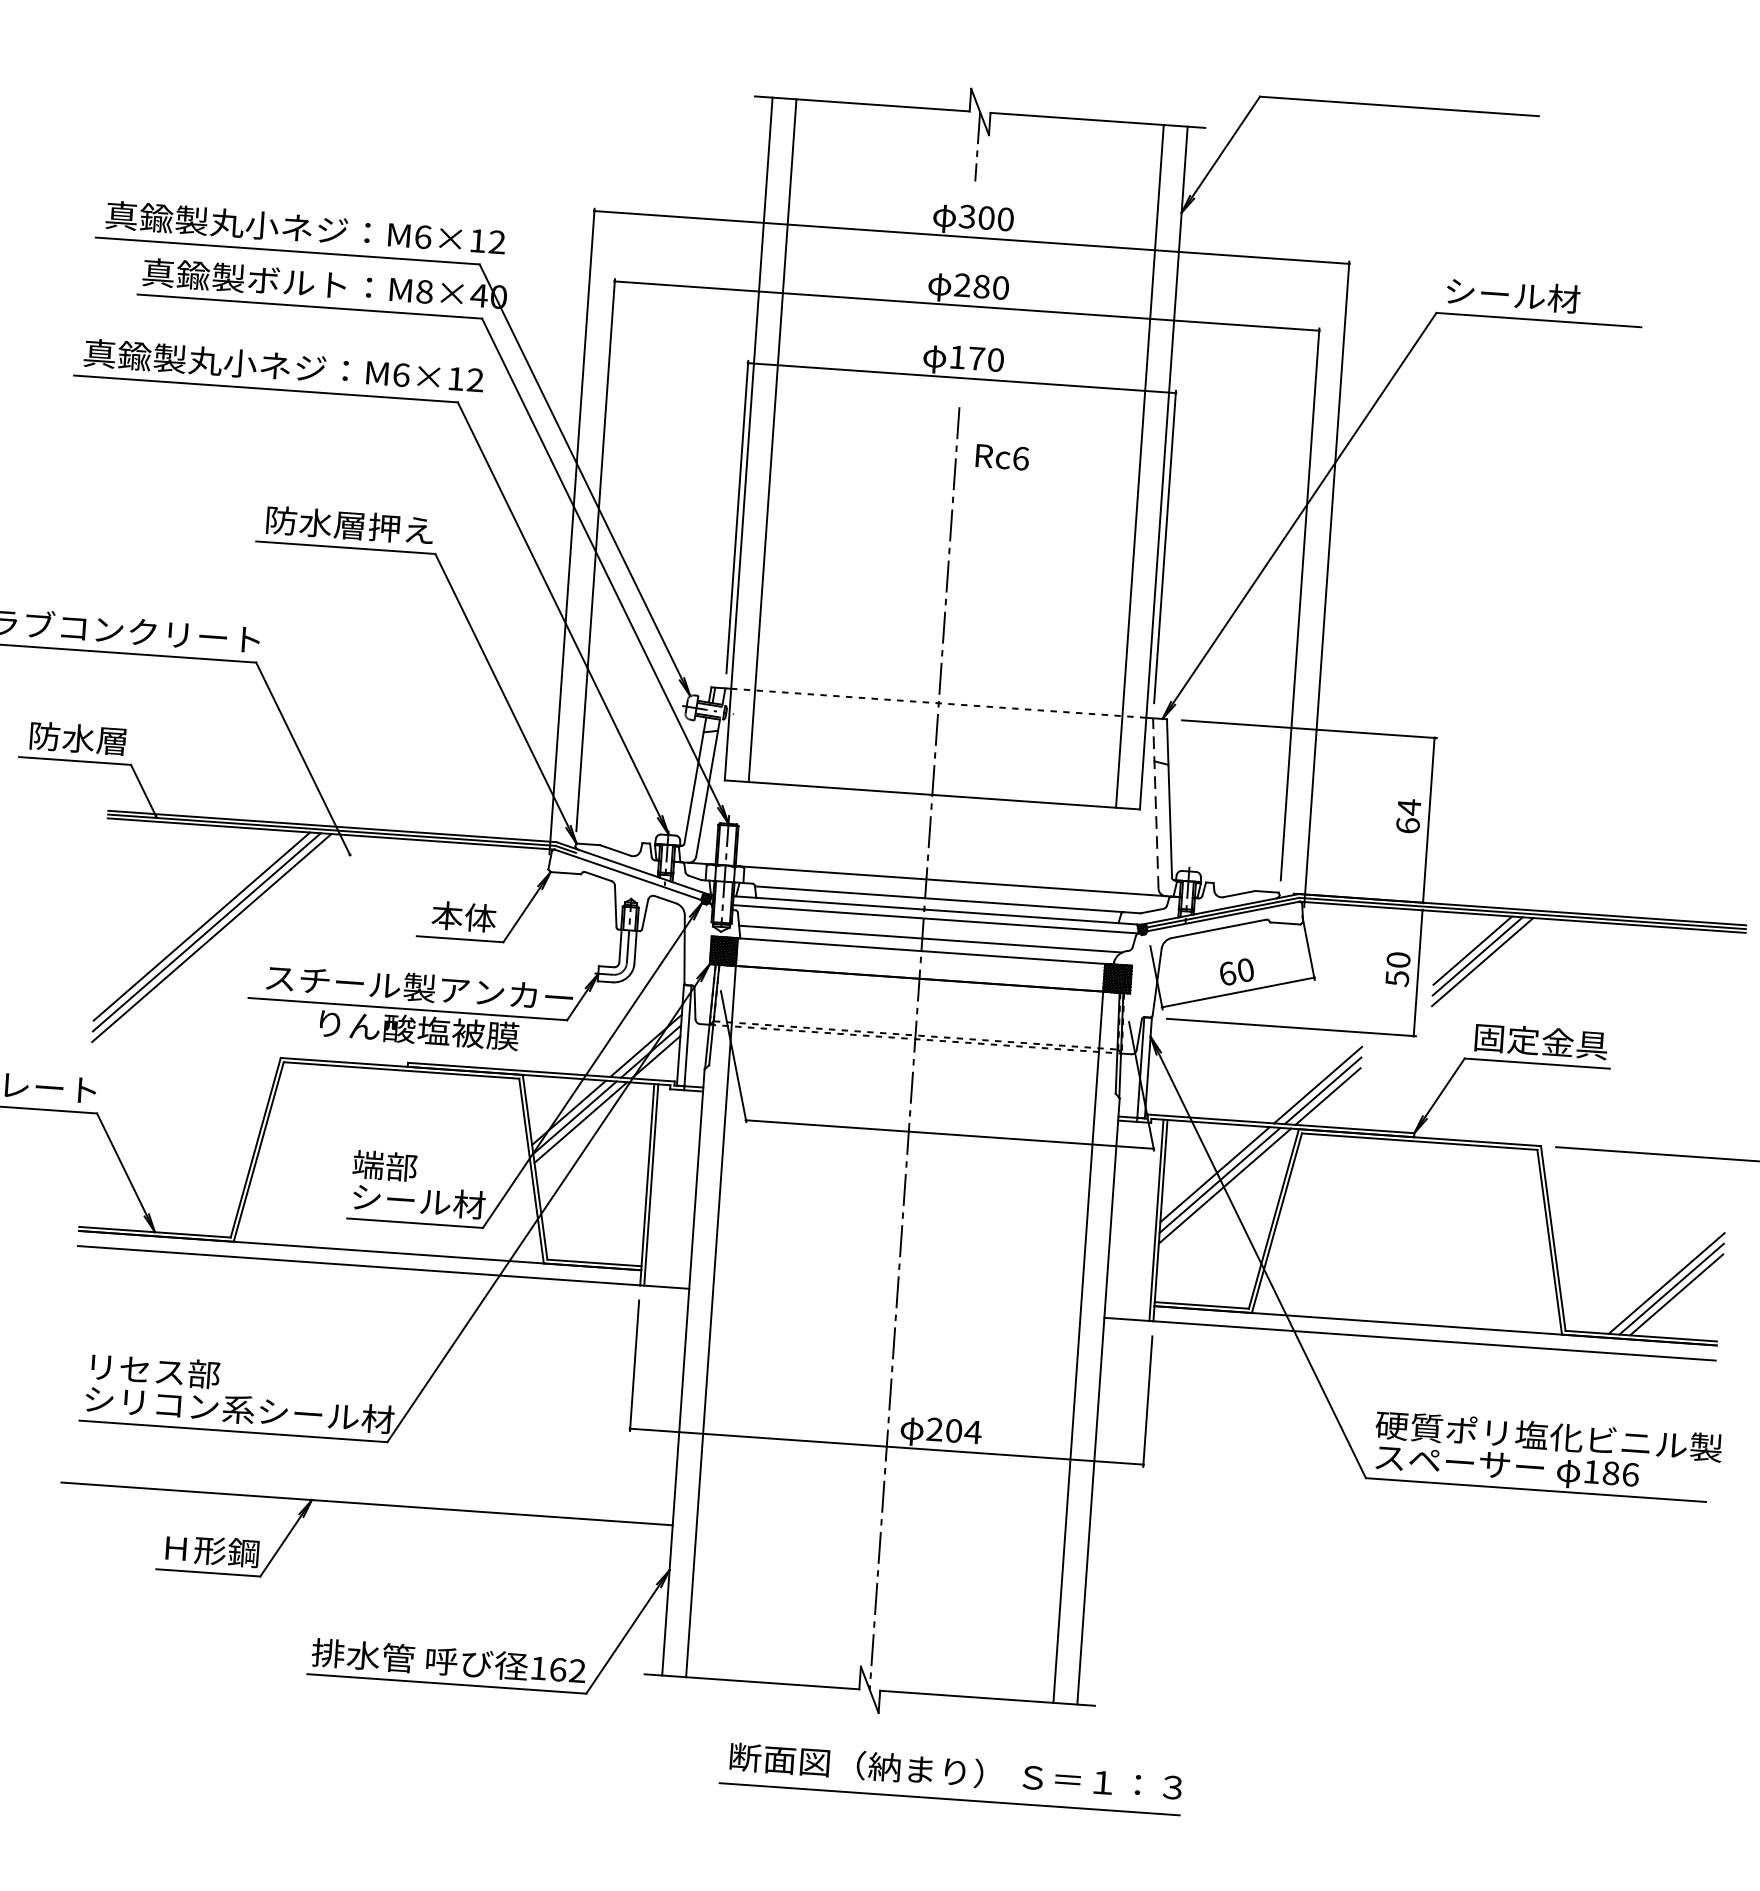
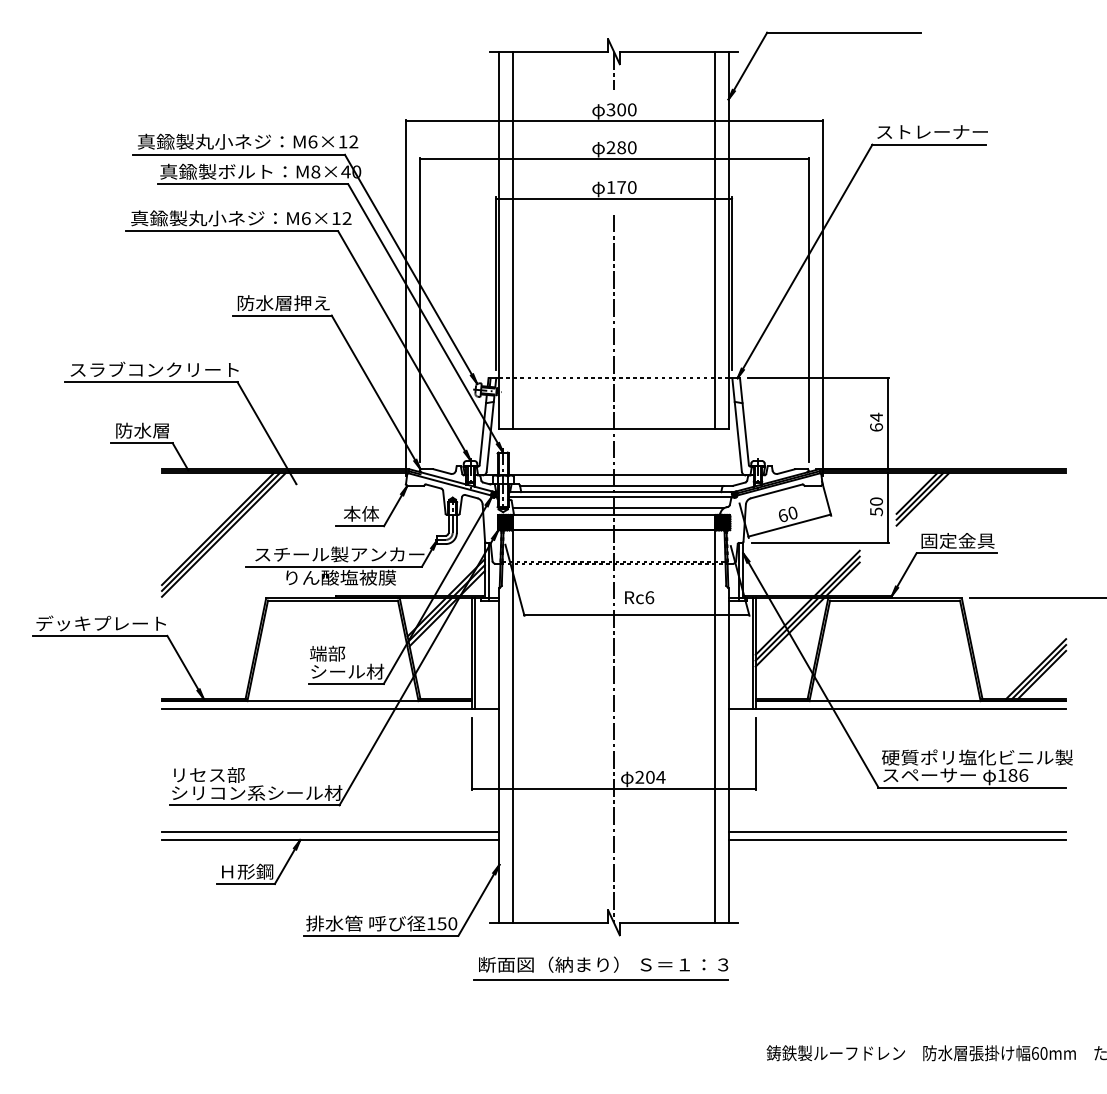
text: (1546, 296) -> (932, 131), シール材 -> ストレーナー
text: (1002, 456) -> (639, 597), moved
line: (1156, 802) -> (737, 424), dashed -> solid
line: (367, 1488) -> (330, 831), added
line: (1394, 1560) -> (897, 831), added
line: (1393, 1576) -> (897, 840), added
text: (568, 1669) -> (447, 923), 162 -> 150
part: (949, 1778) -> (600, 968), moved

